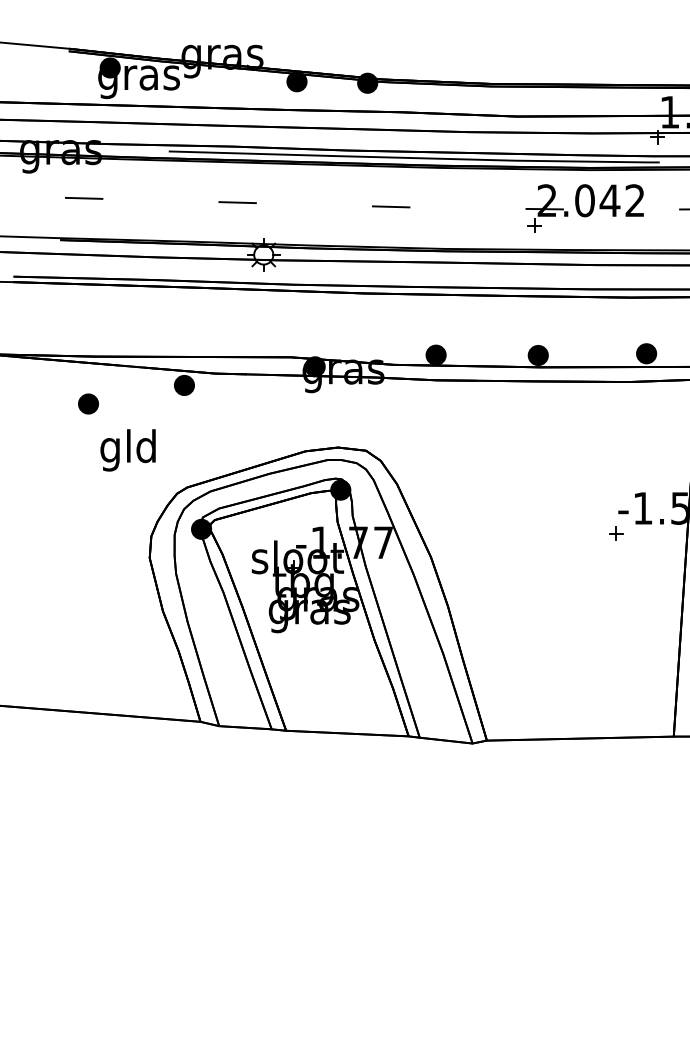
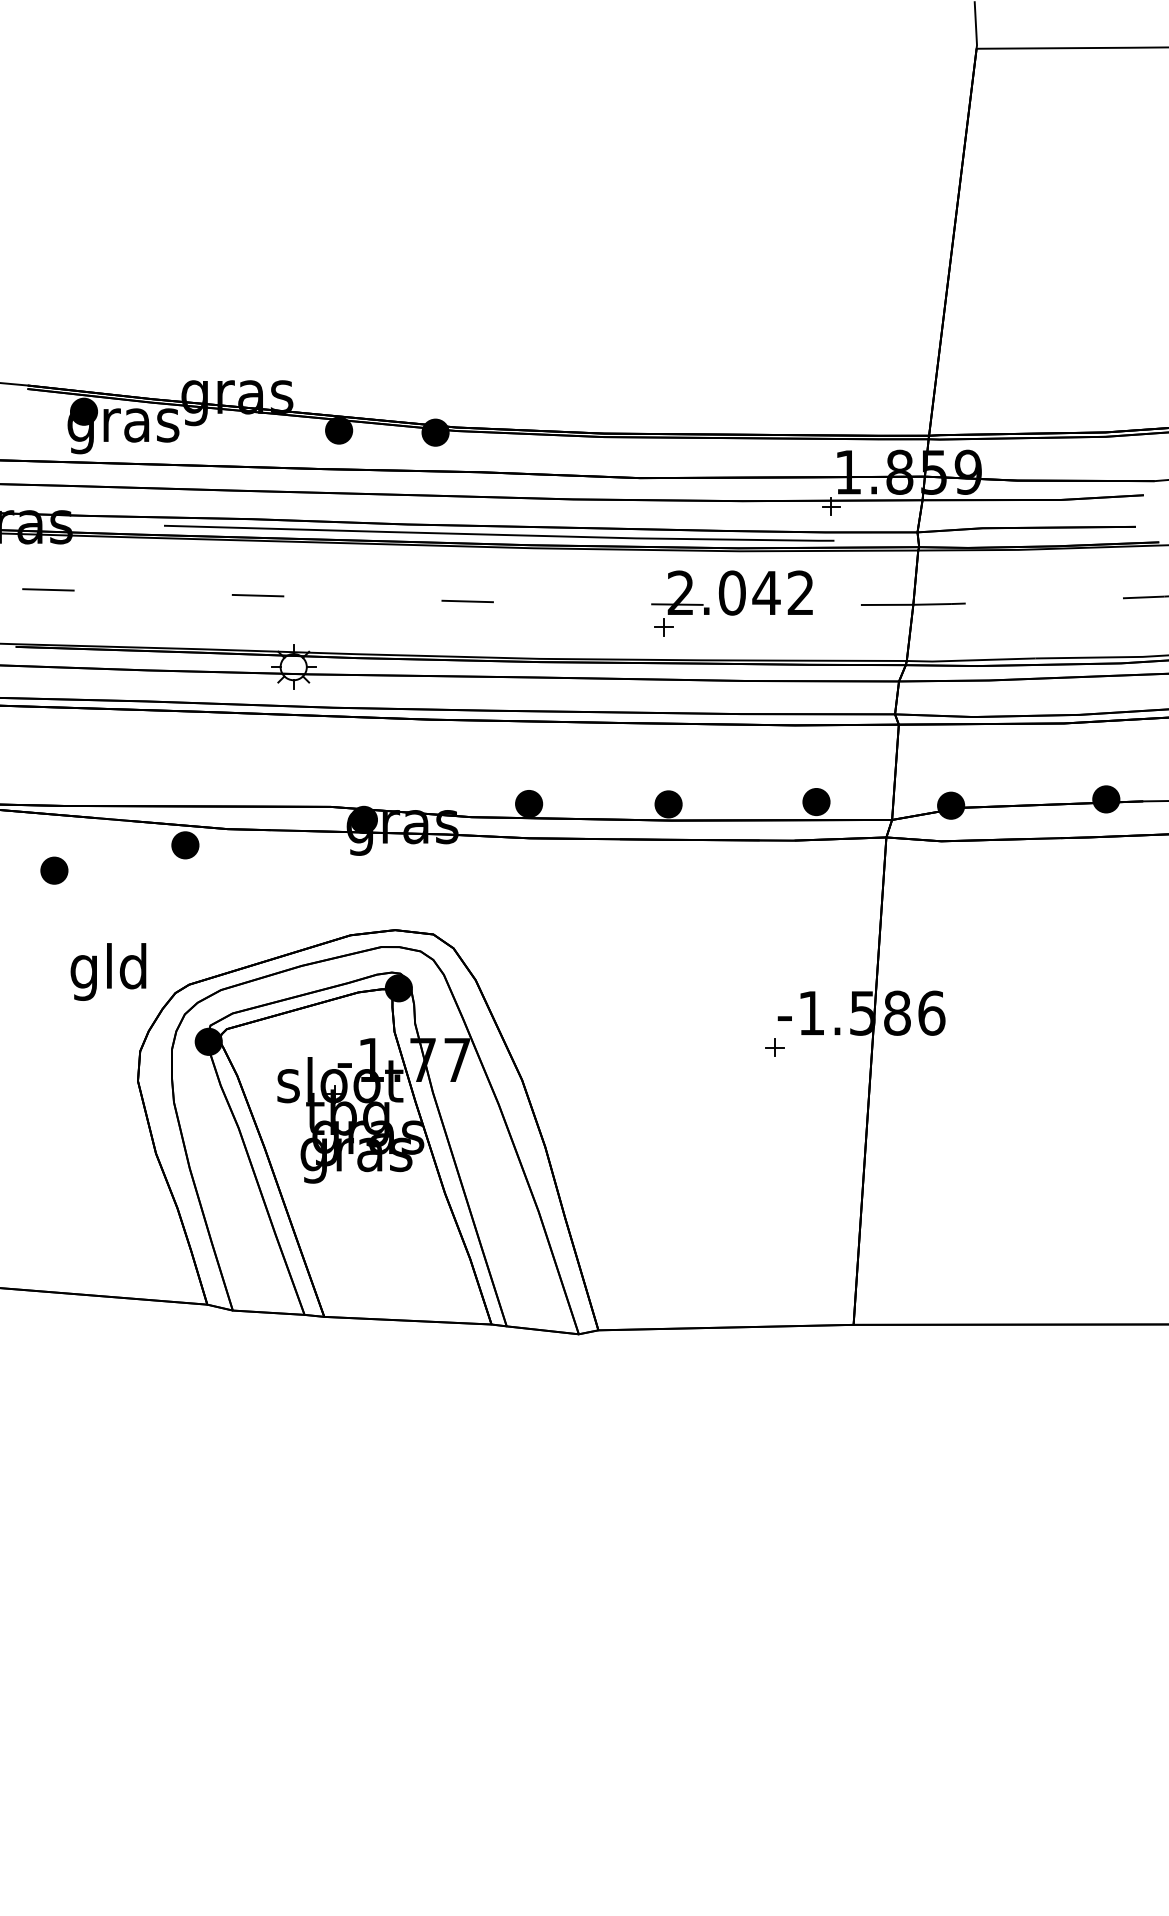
text: (128, 450) -> (108, 971), moved

